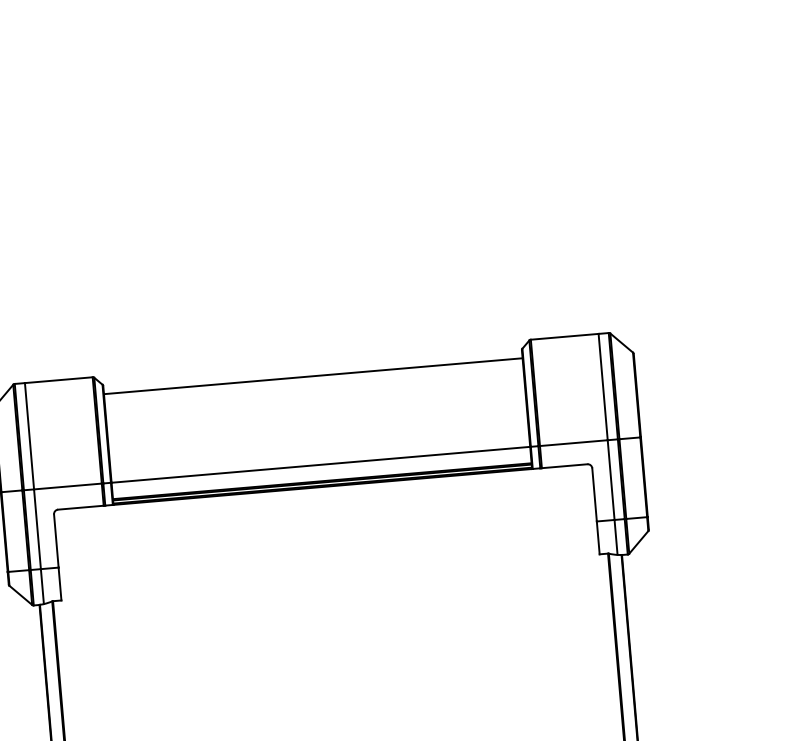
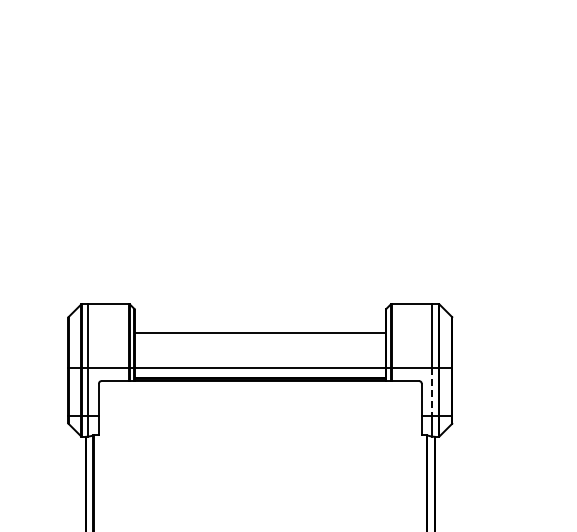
line: (311, 376) -> (259, 332), moved
line: (611, 479) -> (432, 391), solid -> dashed

